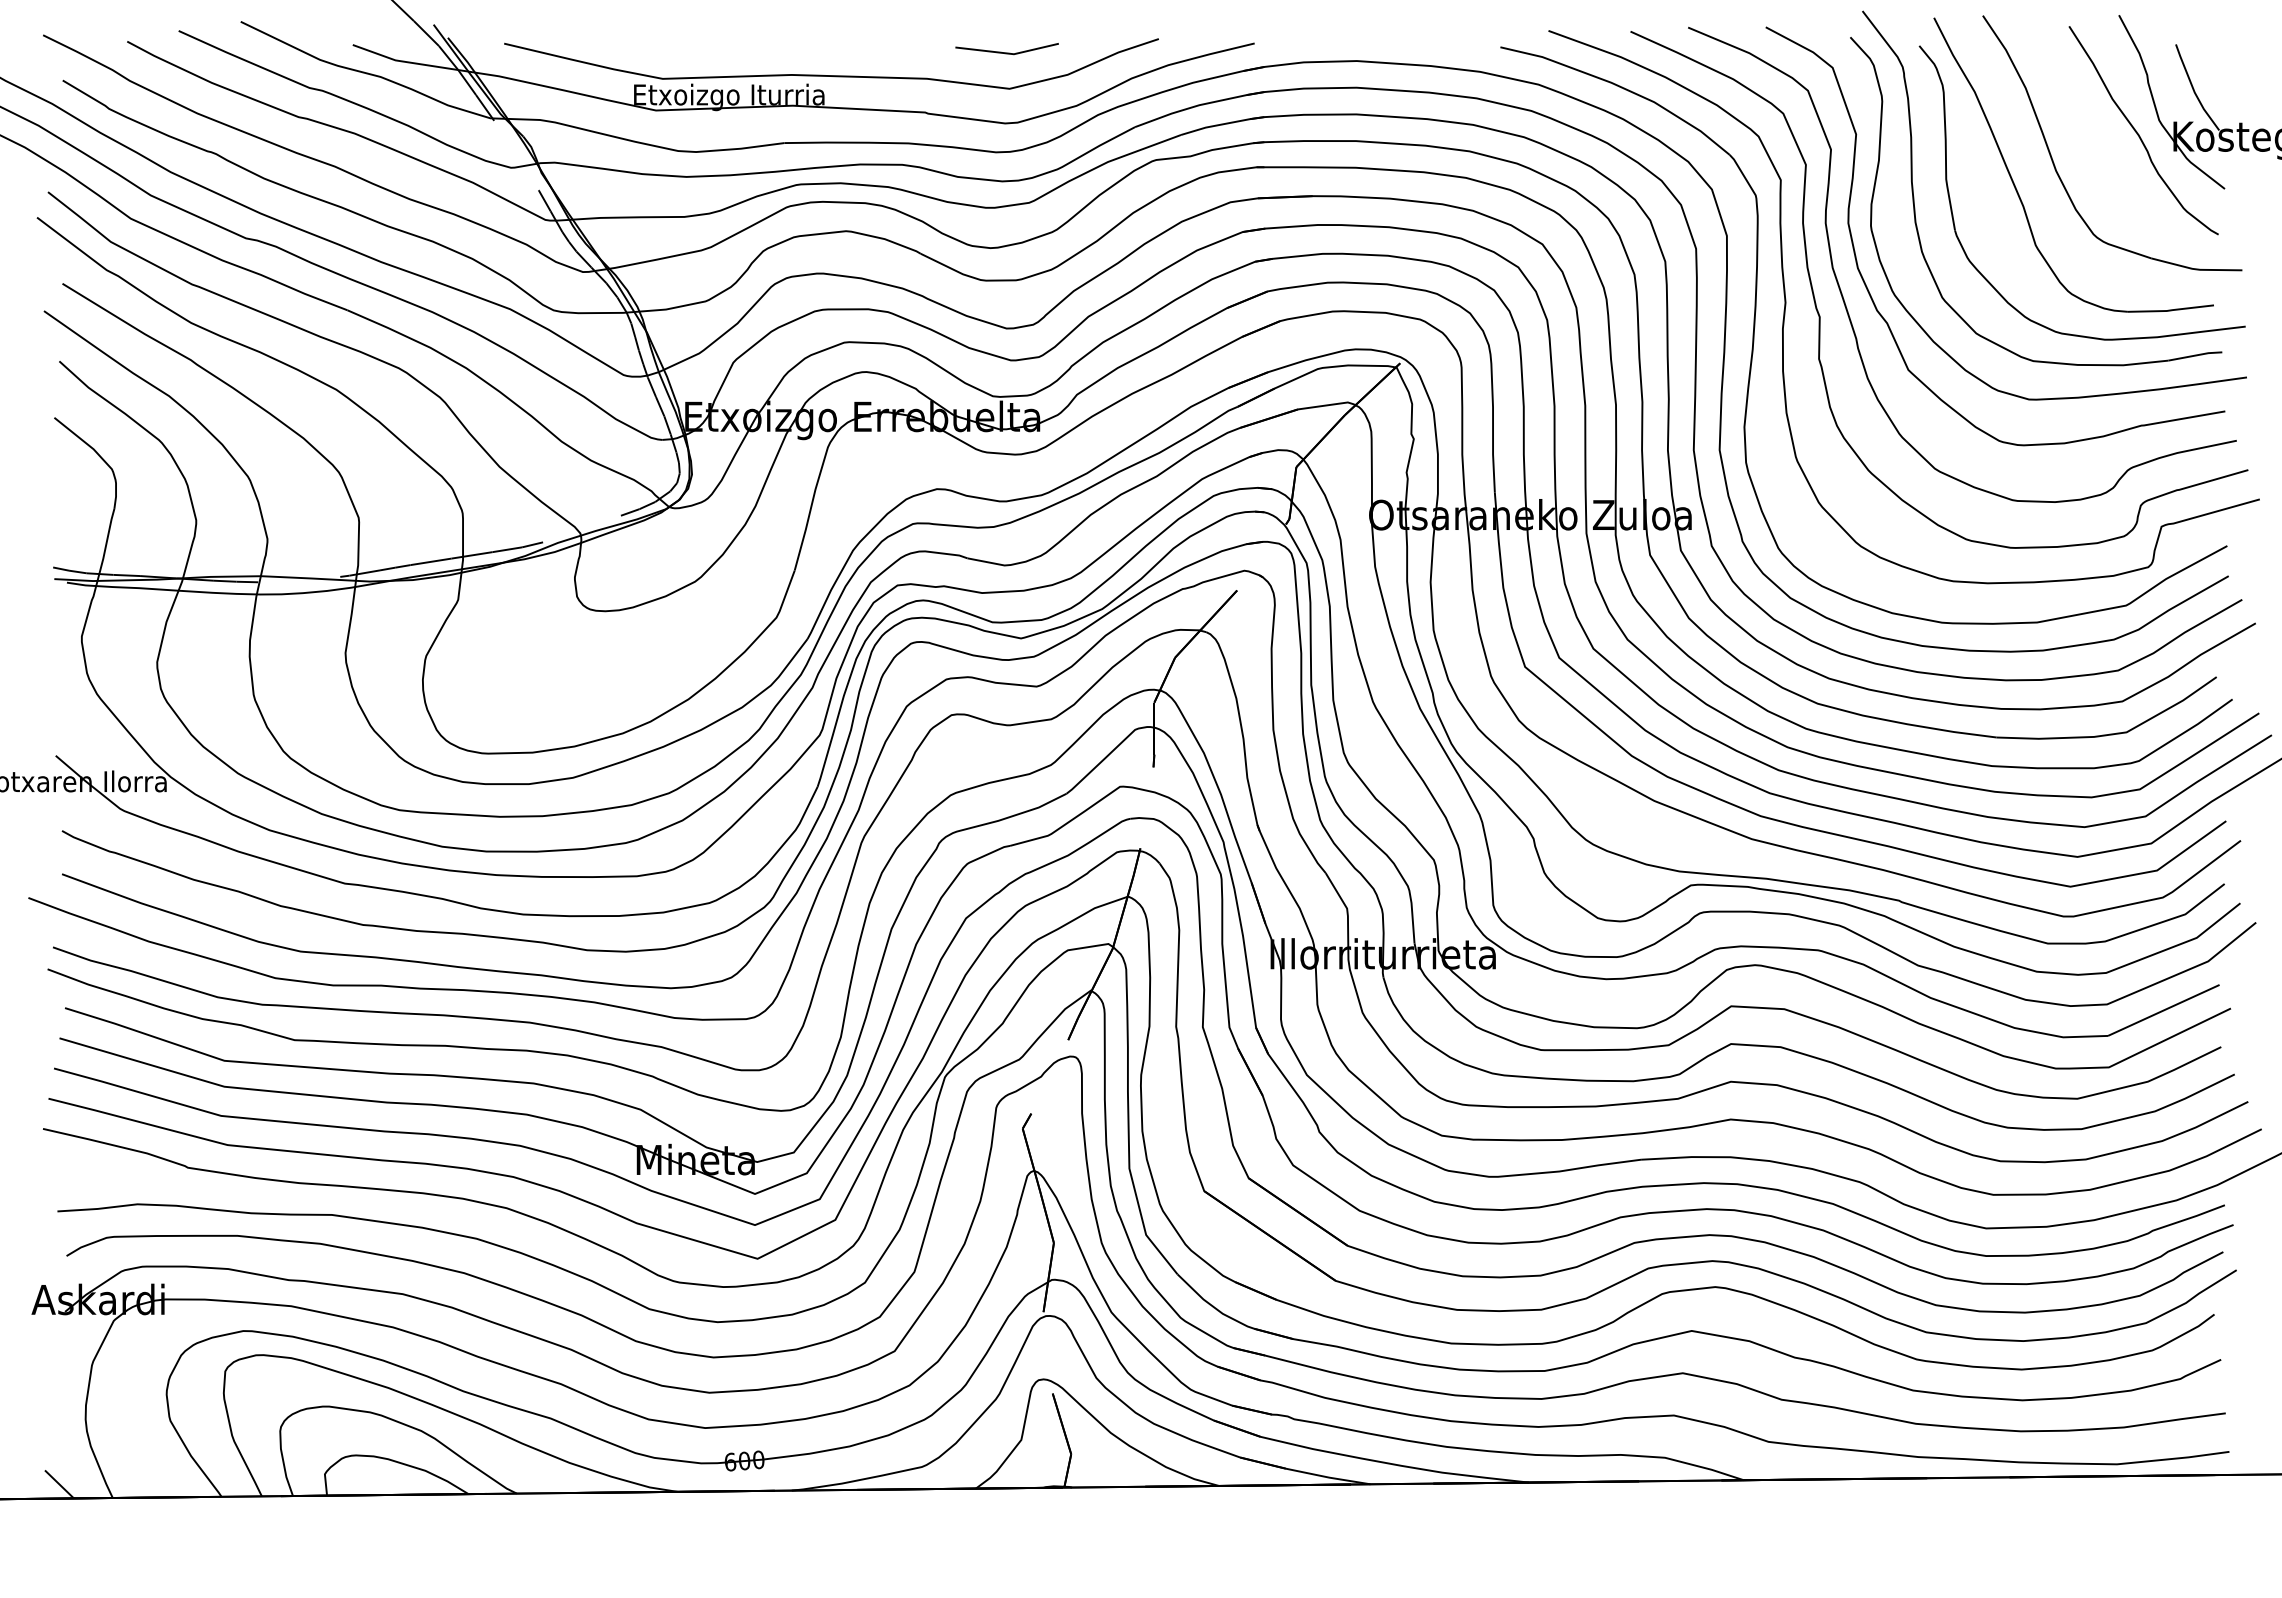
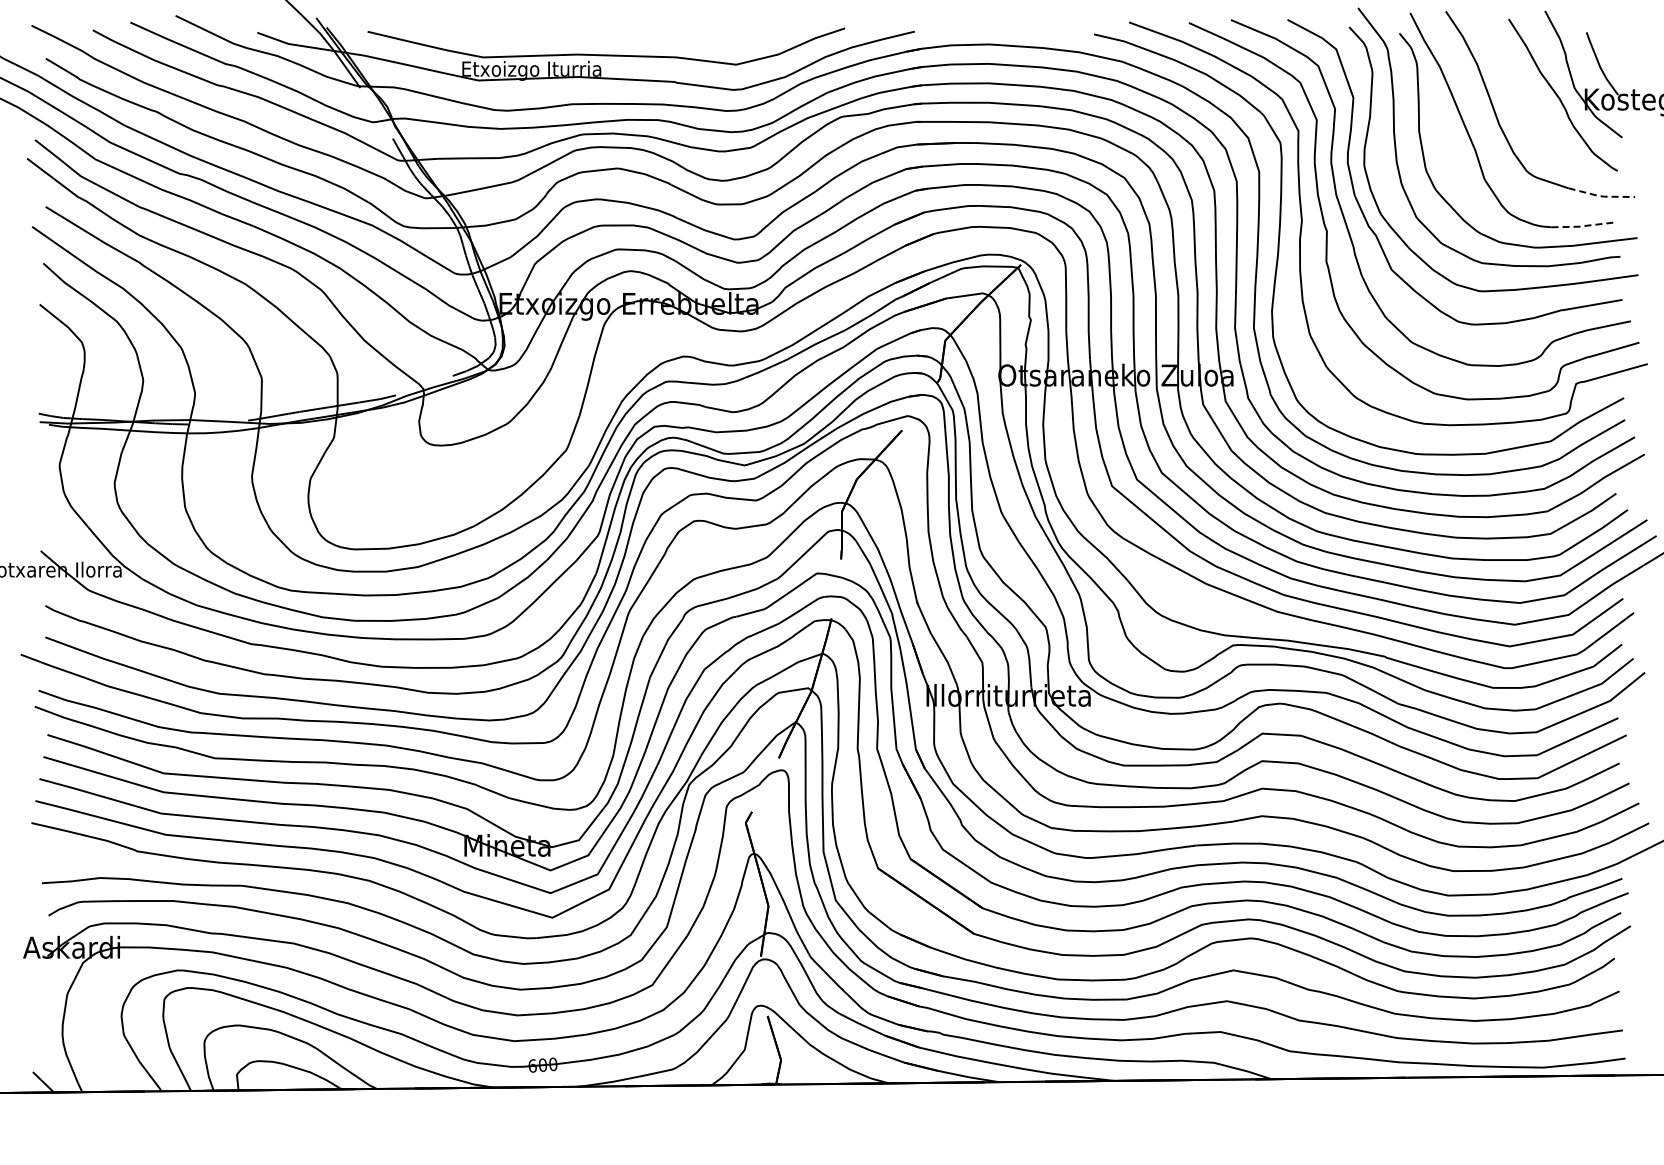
line: (1005, 51) -> (733, 37), removed
line: (2196, 269) -> (1601, 196), solid -> dashed
line: (2170, 310) -> (1582, 226), solid -> dashed

